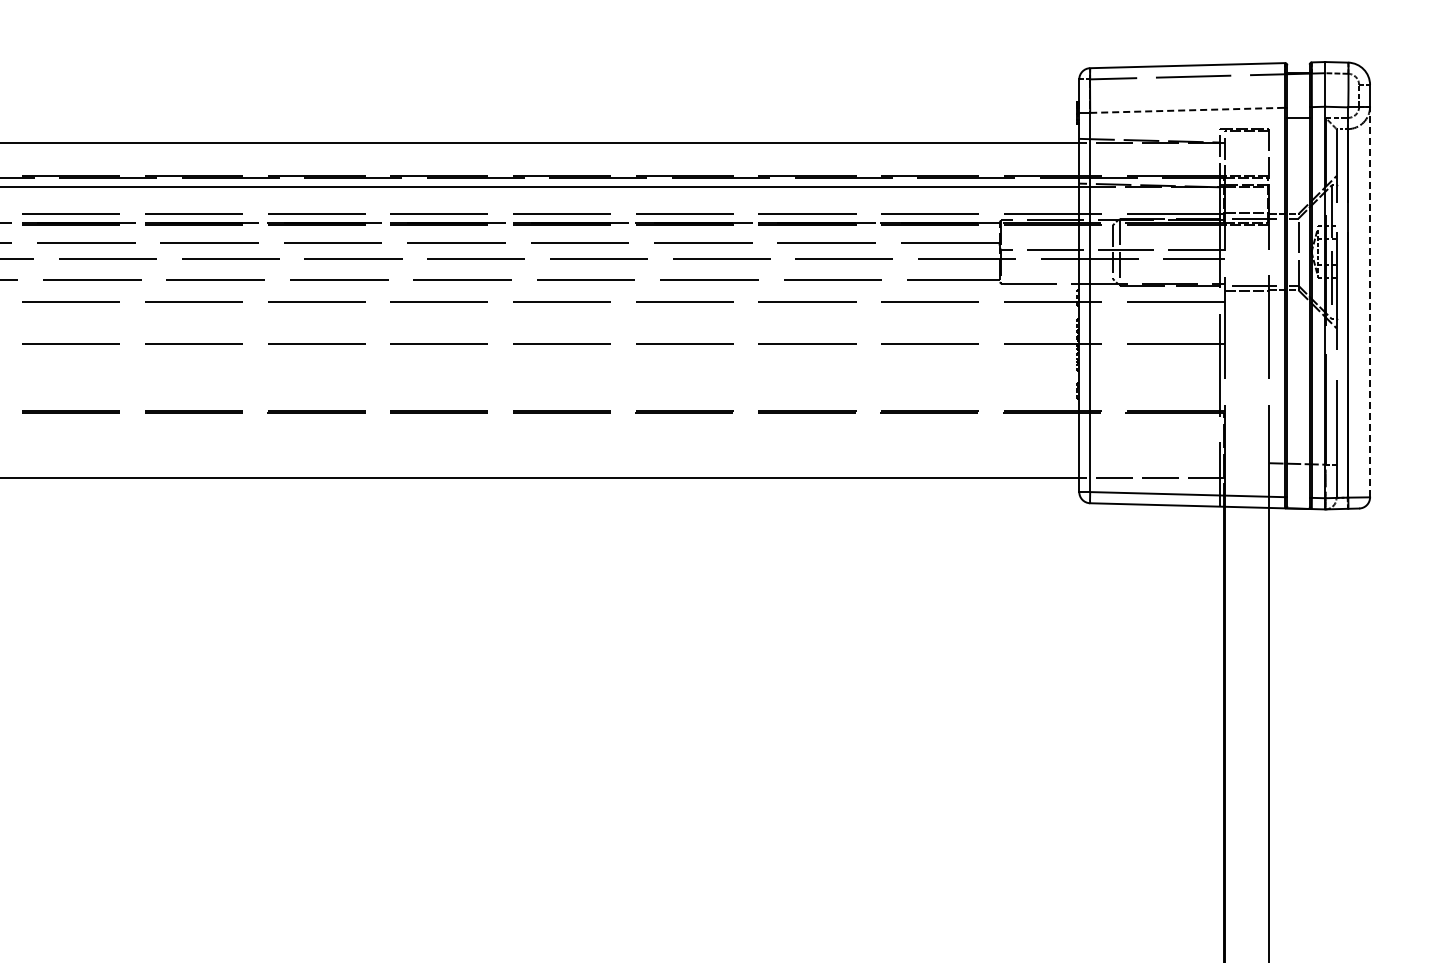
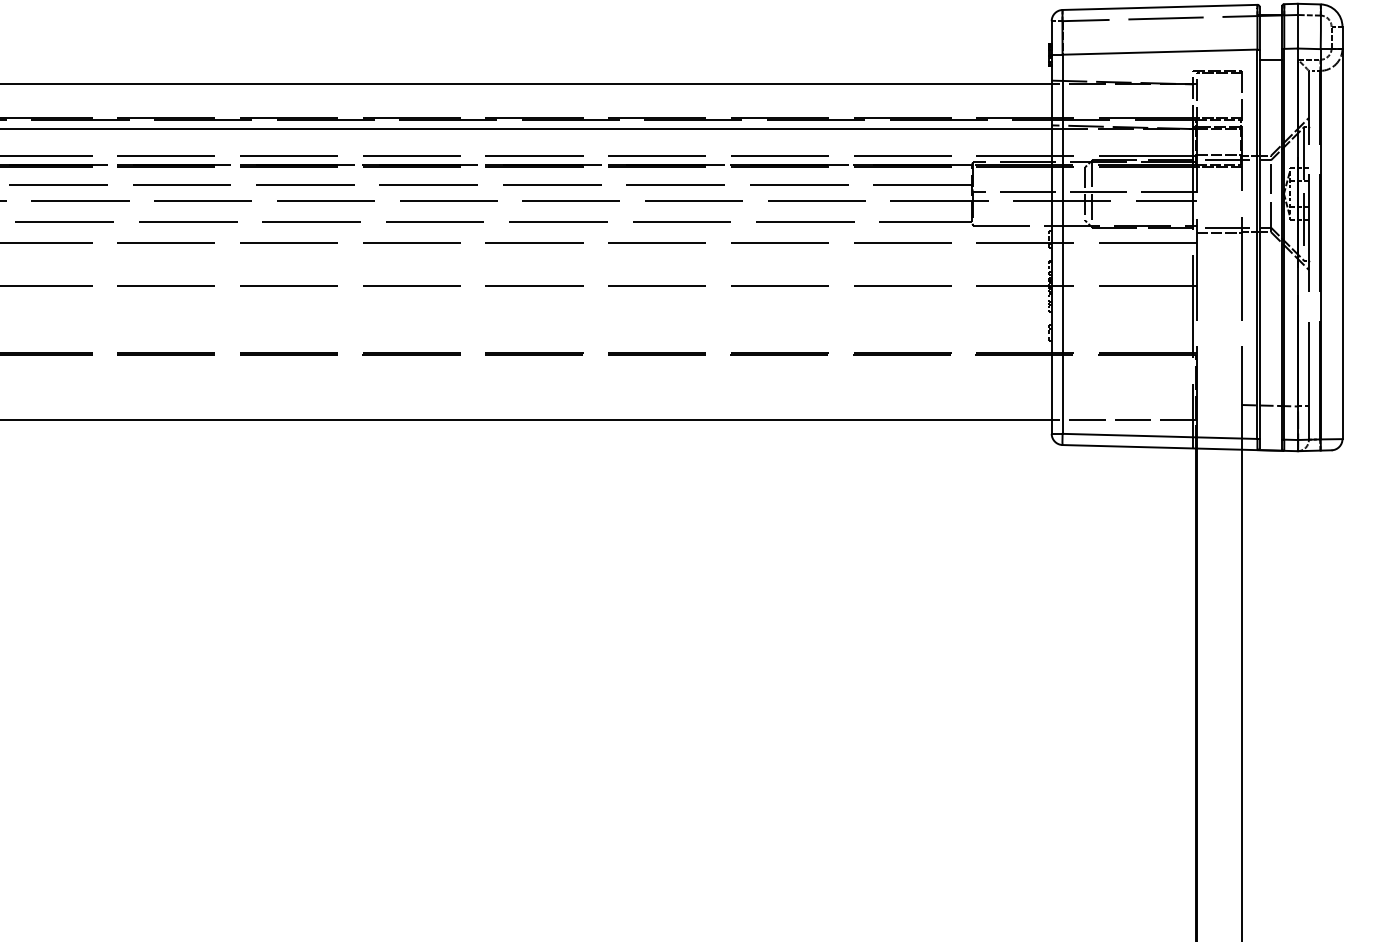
line: (1188, 110) -> (1160, 52), dashed -> solid
line: (1370, 302) -> (1342, 244), dashed -> solid

